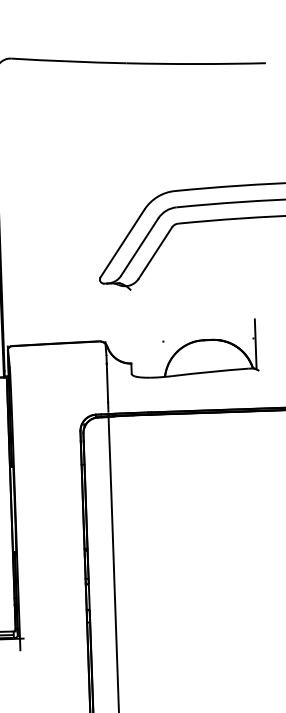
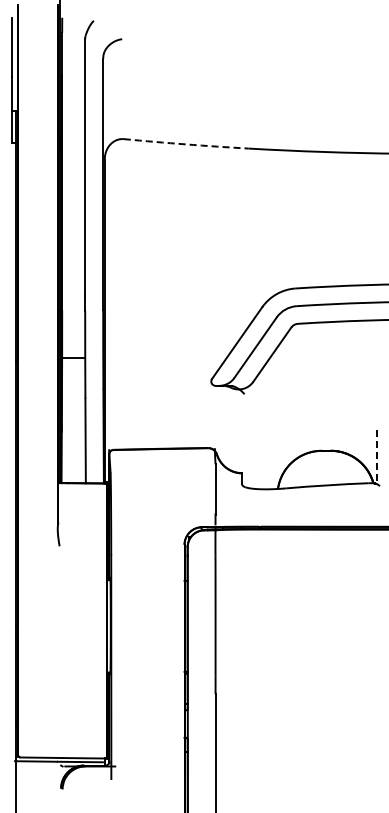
arc: (69, 61) -> (186, 144), solid -> dashed
line: (255, 344) -> (377, 457), solid -> dashed

